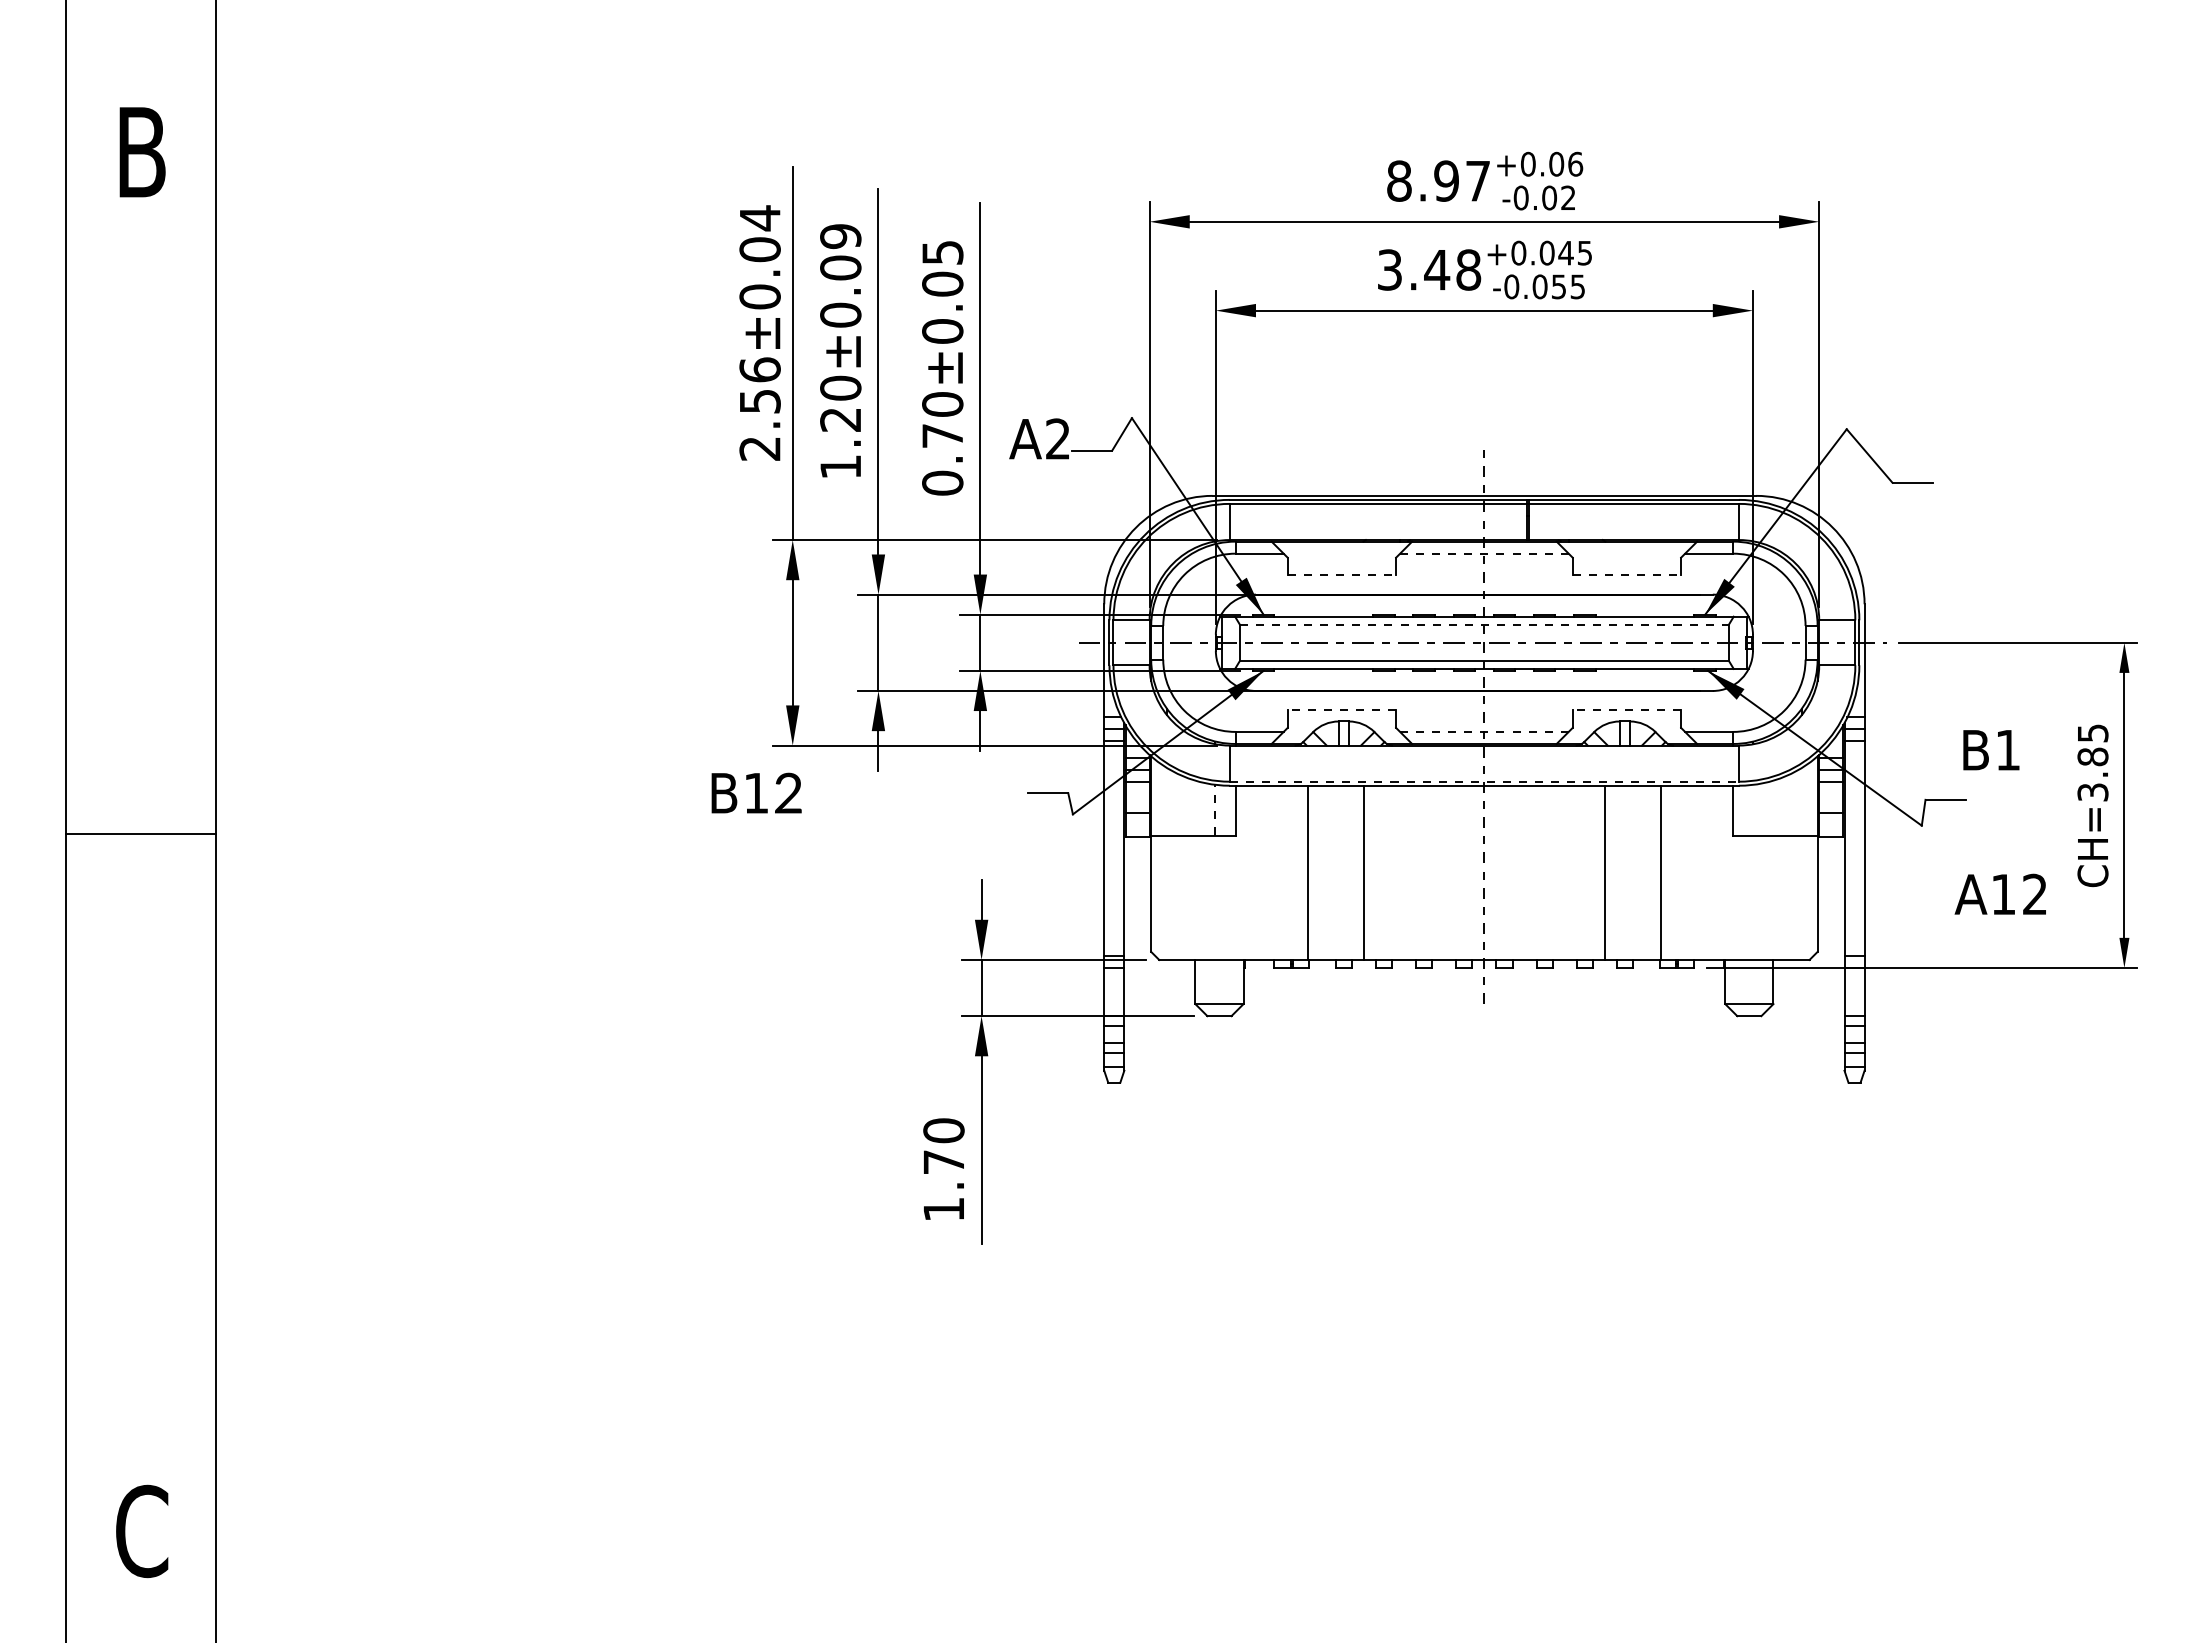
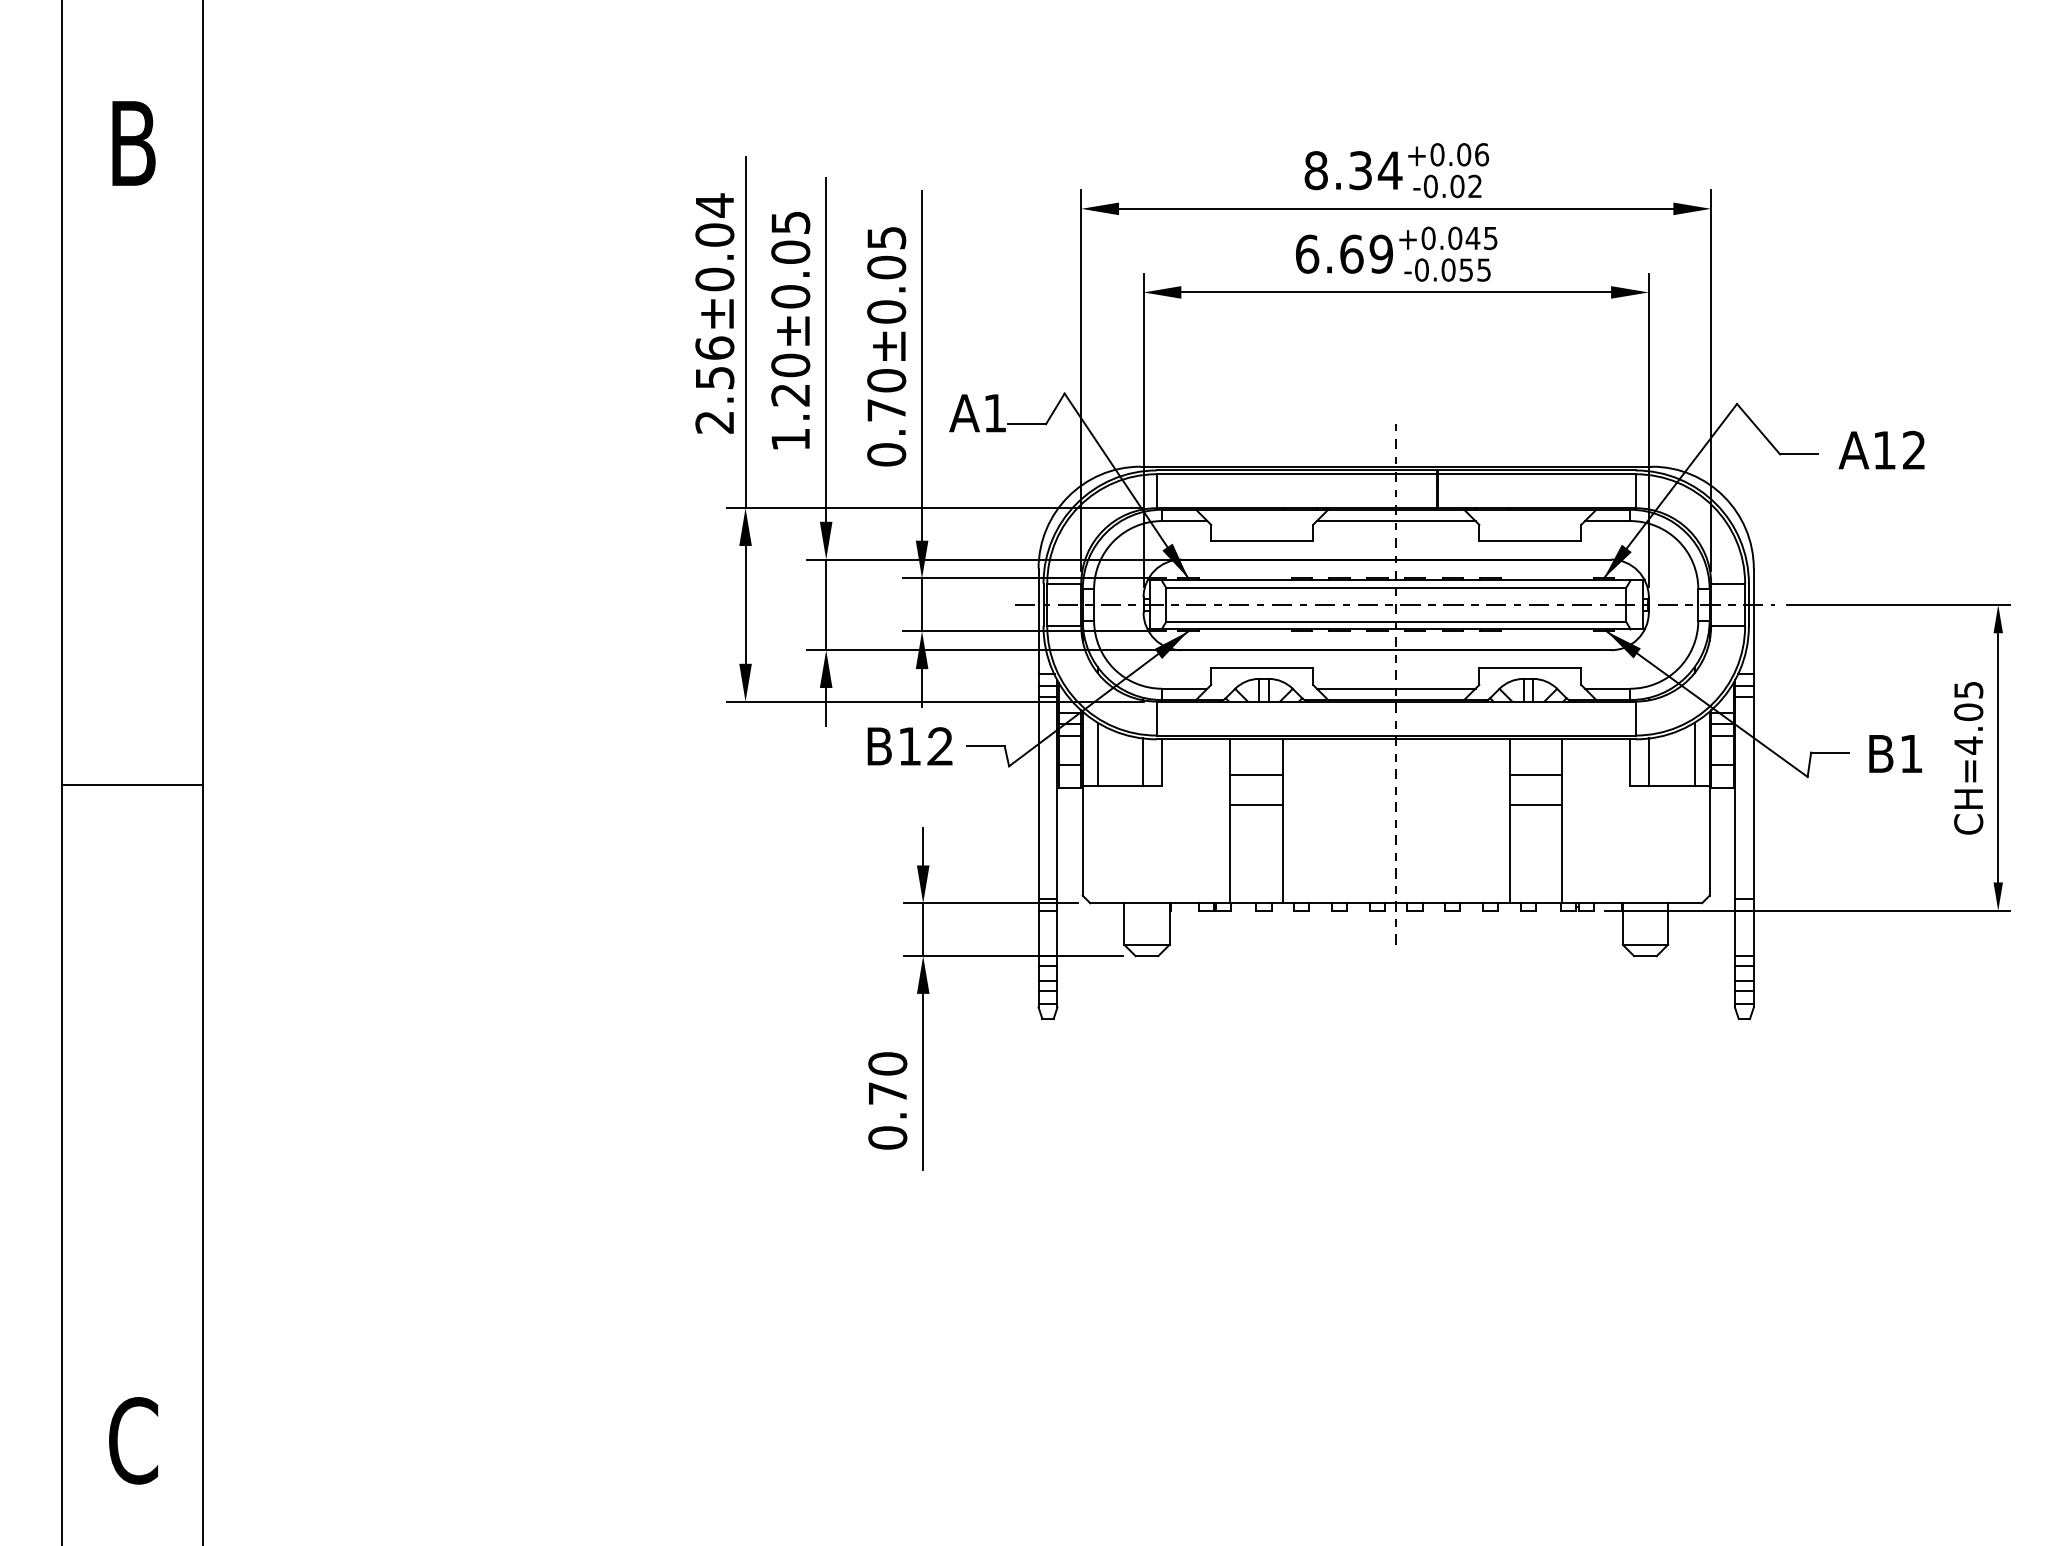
text: (1462, 180) -> (1375, 170), 8.97 -> 8.34
text: (840, 236) -> (790, 222), 1.20±0.09 -> 1.20±0.05
text: (1429, 269) -> (1344, 253), 3.48 -> 6.69
text: (1057, 438) -> (994, 412), A2 -> A1
line: (1484, 553) -> (1396, 520), dashed -> solid
line: (1342, 575) -> (1262, 541), dashed -> solid
line: (1627, 575) -> (1530, 541), dashed -> solid
line: (1484, 624) -> (1396, 587), dashed -> solid
line: (1341, 710) -> (1261, 668), dashed -> solid
line: (1626, 710) -> (1529, 668), dashed -> solid
line: (1483, 731) -> (1395, 688), dashed -> solid
text: (1991, 750) -> (1895, 754), moved
text: (2092, 774) -> (1968, 728), CH=3.85 -> CH=4.05
line: (1484, 781) -> (1396, 735), dashed -> solid
text: (756, 792) -> (909, 745), moved
line: (1167, 801) -> (1098, 754), added
line: (1801, 801) -> (1694, 754), added
line: (1215, 809) -> (1143, 761), dashed -> solid
line: (1753, 809) -> (1649, 761), added
line: (1335, 823) -> (1256, 774), added
line: (1632, 823) -> (1535, 774), added
line: (1335, 855) -> (1256, 804), added
line: (1632, 855) -> (1535, 804), added
text: (1999, 893) -> (1880, 449), moved
text: (943, 1209) -> (887, 1137), 1.70 -> 0.70

